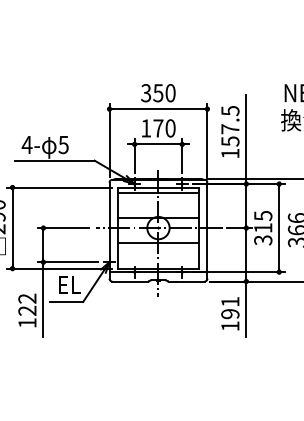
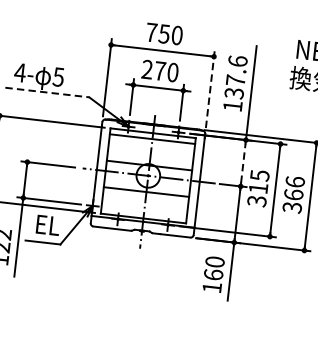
text: (146, 93) -> (151, 32), 350 -> 750
text: (230, 125) -> (236, 76), 157.5 -> 137.6
text: (146, 128) -> (147, 69), 170 -> 270
line: (207, 140) -> (210, 89), solid -> dashed
line: (54, 160) -> (47, 92), solid -> dashed
line: (246, 206) -> (243, 163), solid -> dashed
text: (230, 307) -> (214, 267), 191 -> 160

